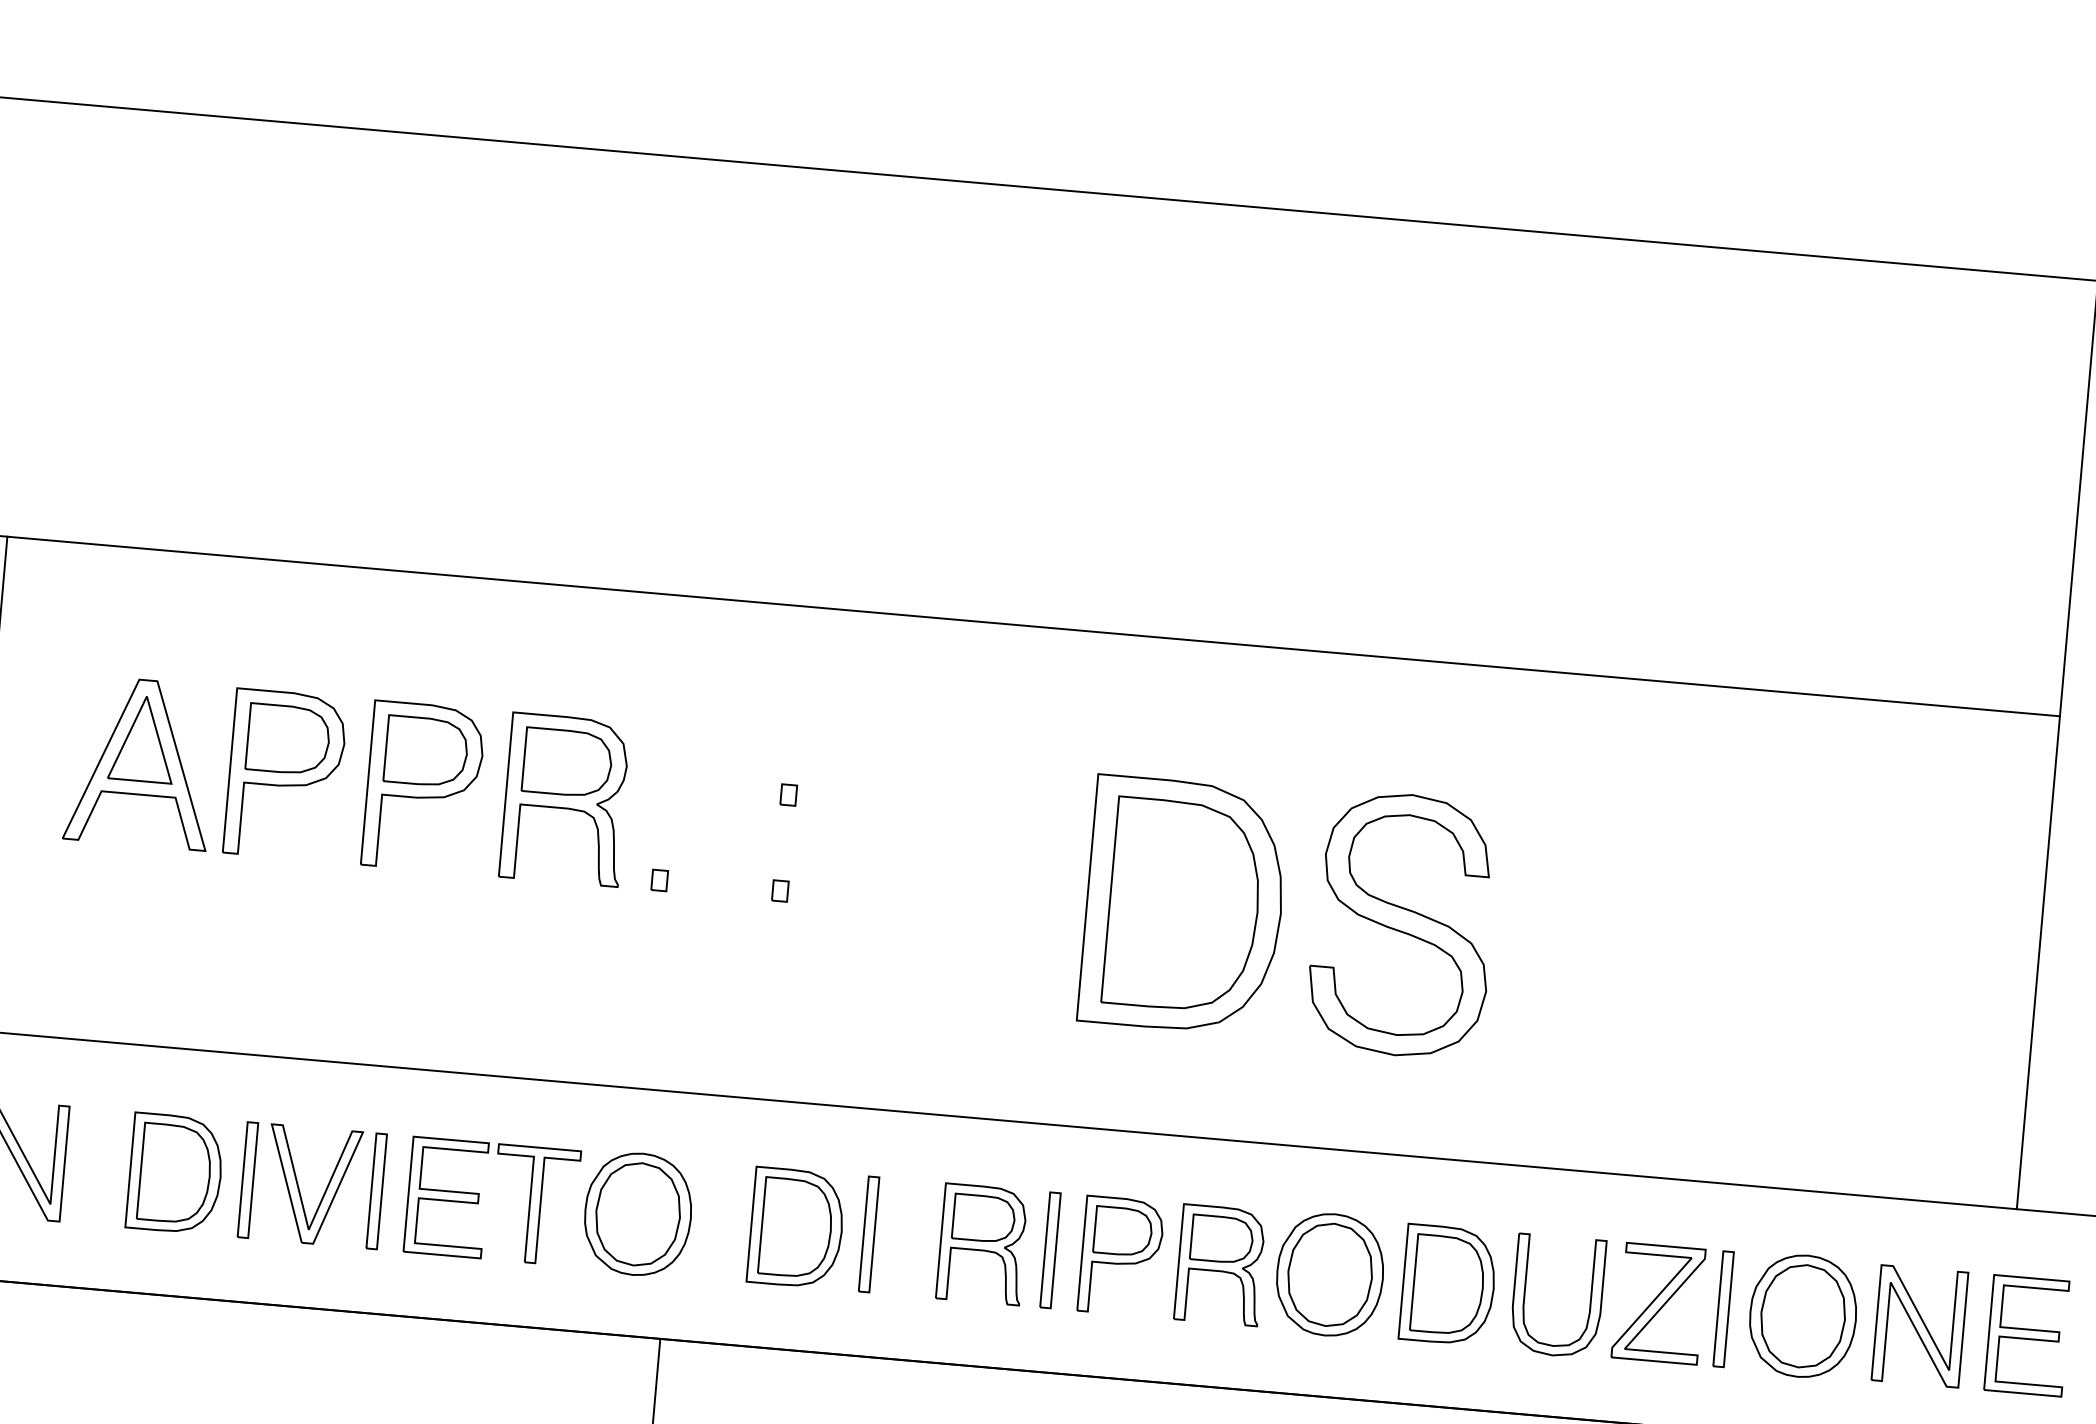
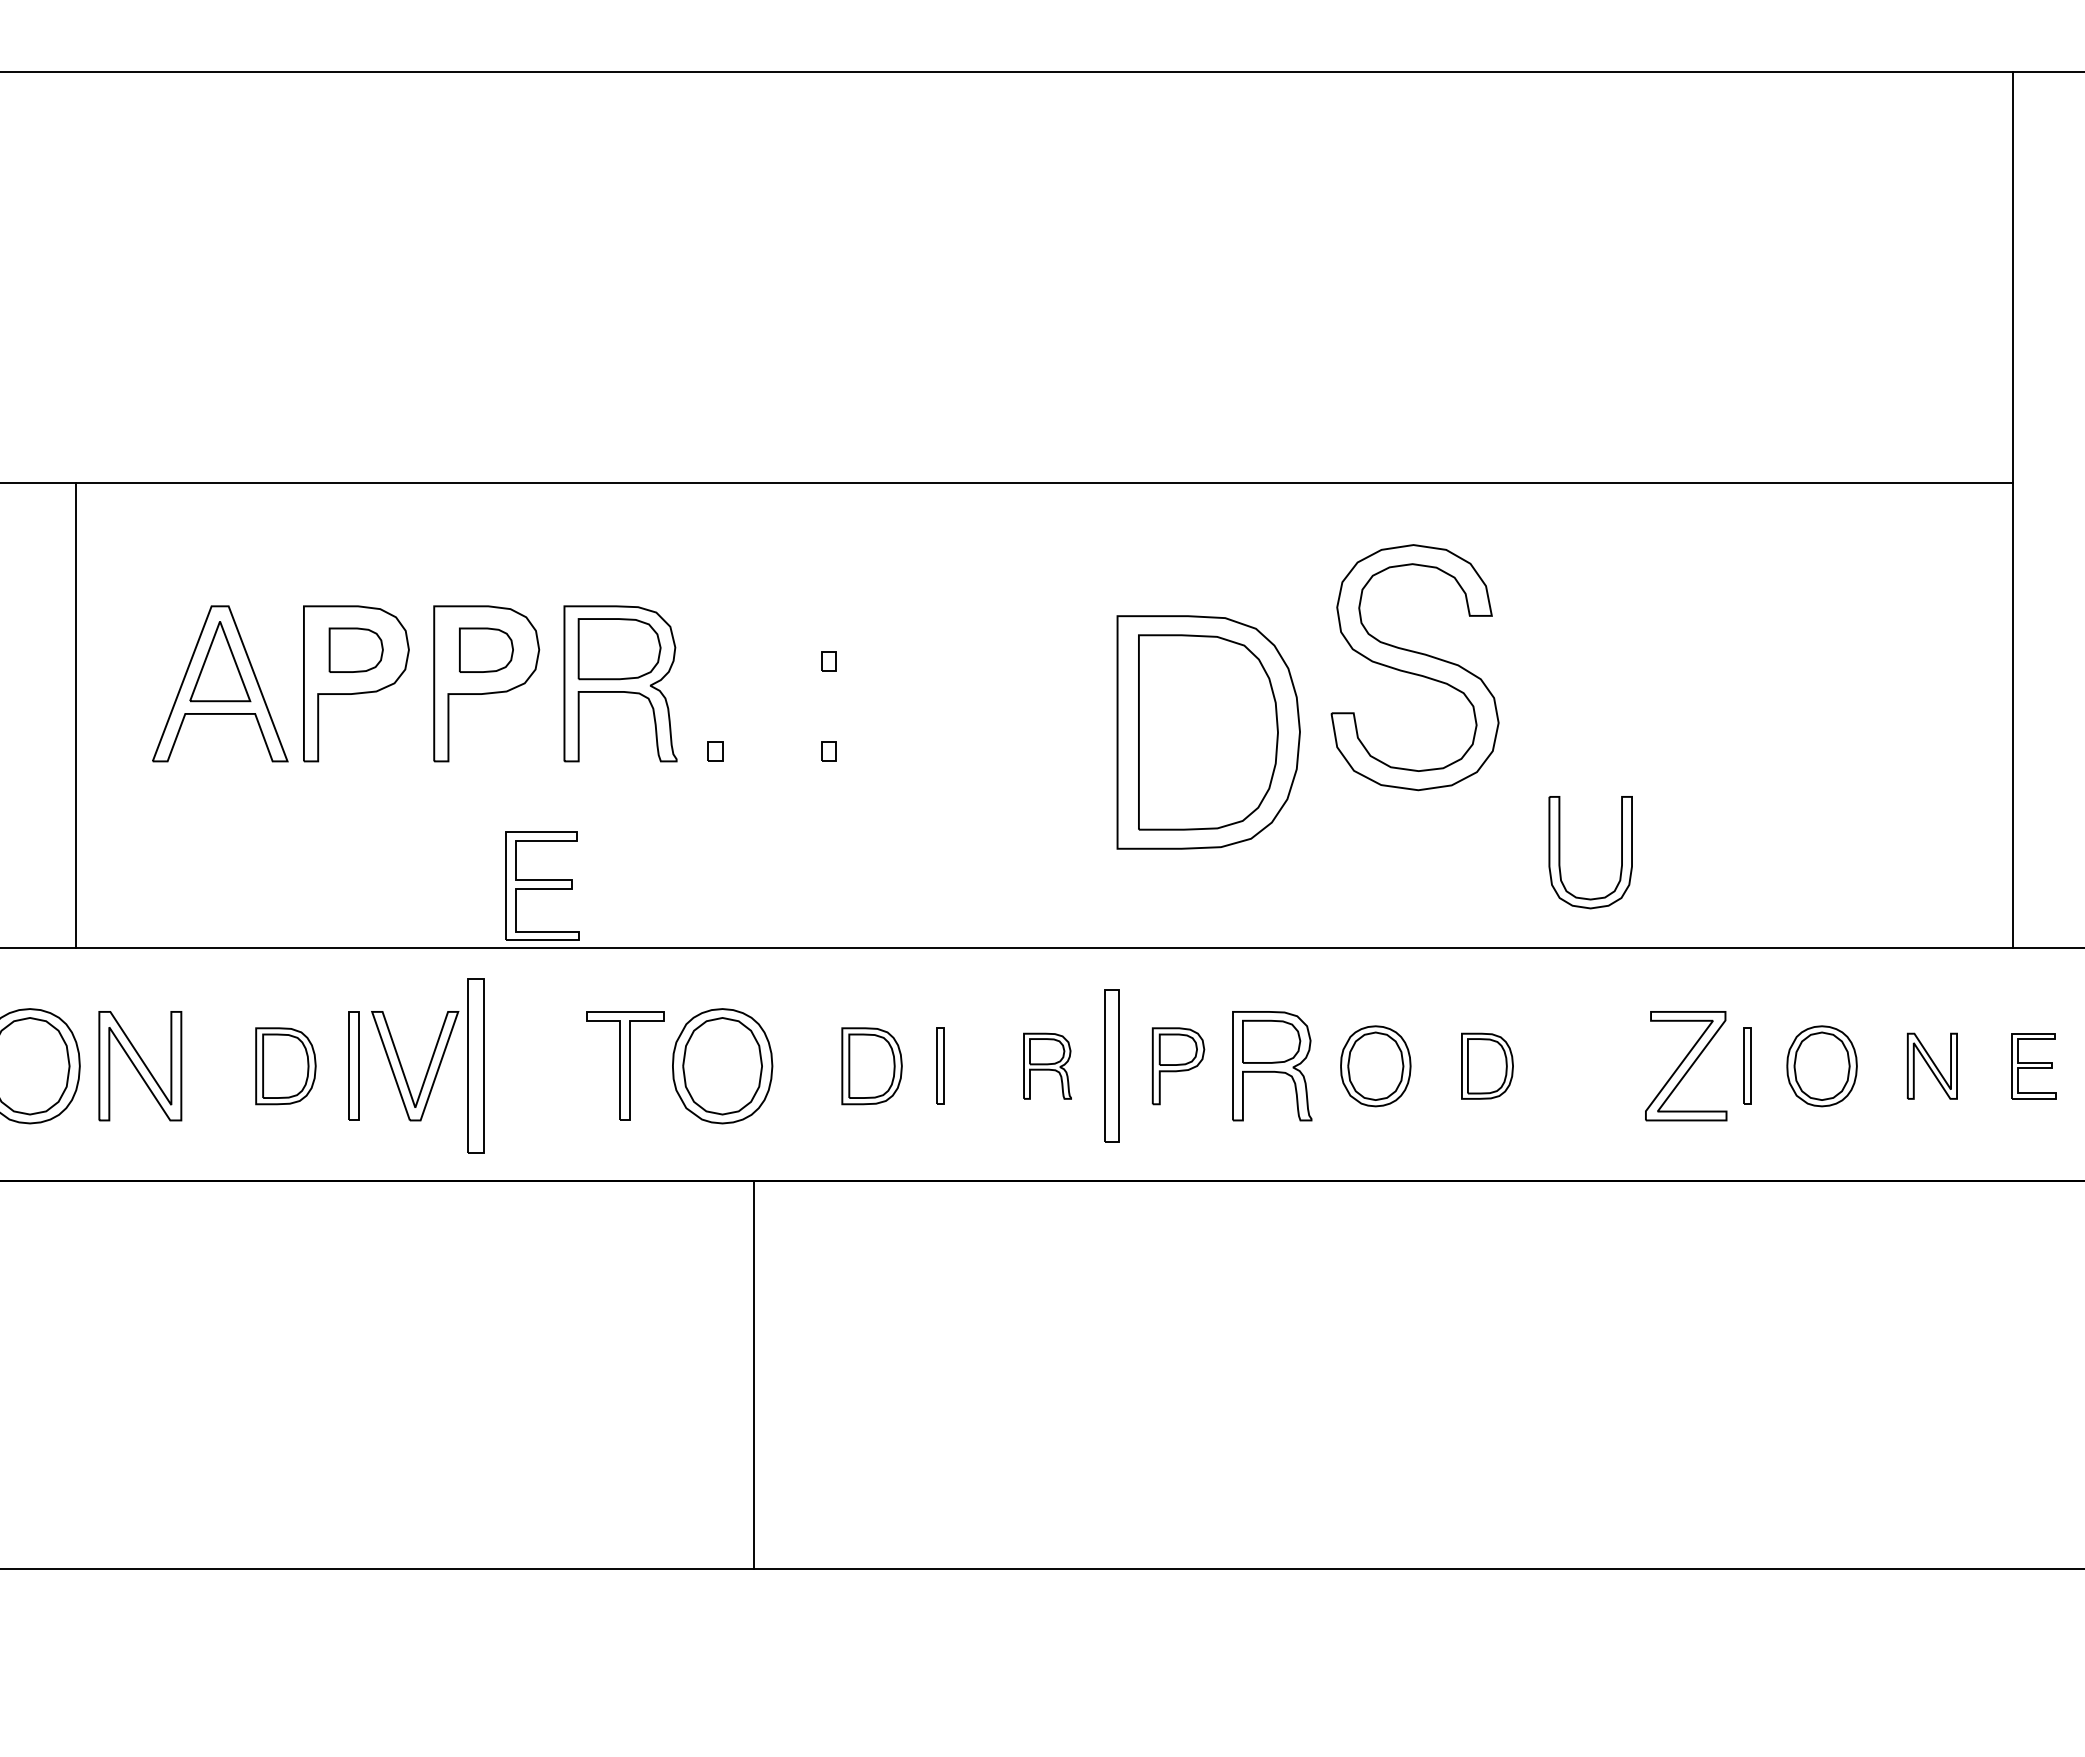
part: (288, 739) -> (356, 650), size x0.7
part: (426, 751) -> (486, 650), size x0.7
part: (1402, 924) -> (1414, 667), moved
part: (174, 1174) -> (285, 1066), size x0.7
part: (376, 1190) -> (475, 1065), size x1.6
part: (447, 1196) -> (542, 885), moved
part: (795, 1228) -> (871, 1066), size x0.7
part: (869, 1233) -> (940, 1065), size x0.7
part: (982, 1244) -> (1047, 1066), size x0.6
part: (1050, 1249) -> (1111, 1065), size x1.4
part: (1121, 1256) -> (1178, 1066), size x0.7
part: (1329, 1275) -> (1375, 1066), size x0.7
part: (1448, 1285) -> (1487, 1066), size x0.6
part: (1525, 1293) -> (1560, 852), moved
part: (1723, 1308) -> (1746, 1065), size x0.7
part: (1802, 1316) -> (1821, 1066), size x0.7
part: (1920, 1326) -> (1932, 1066), size x0.6
part: (2028, 1335) -> (2034, 1065), size x0.6

